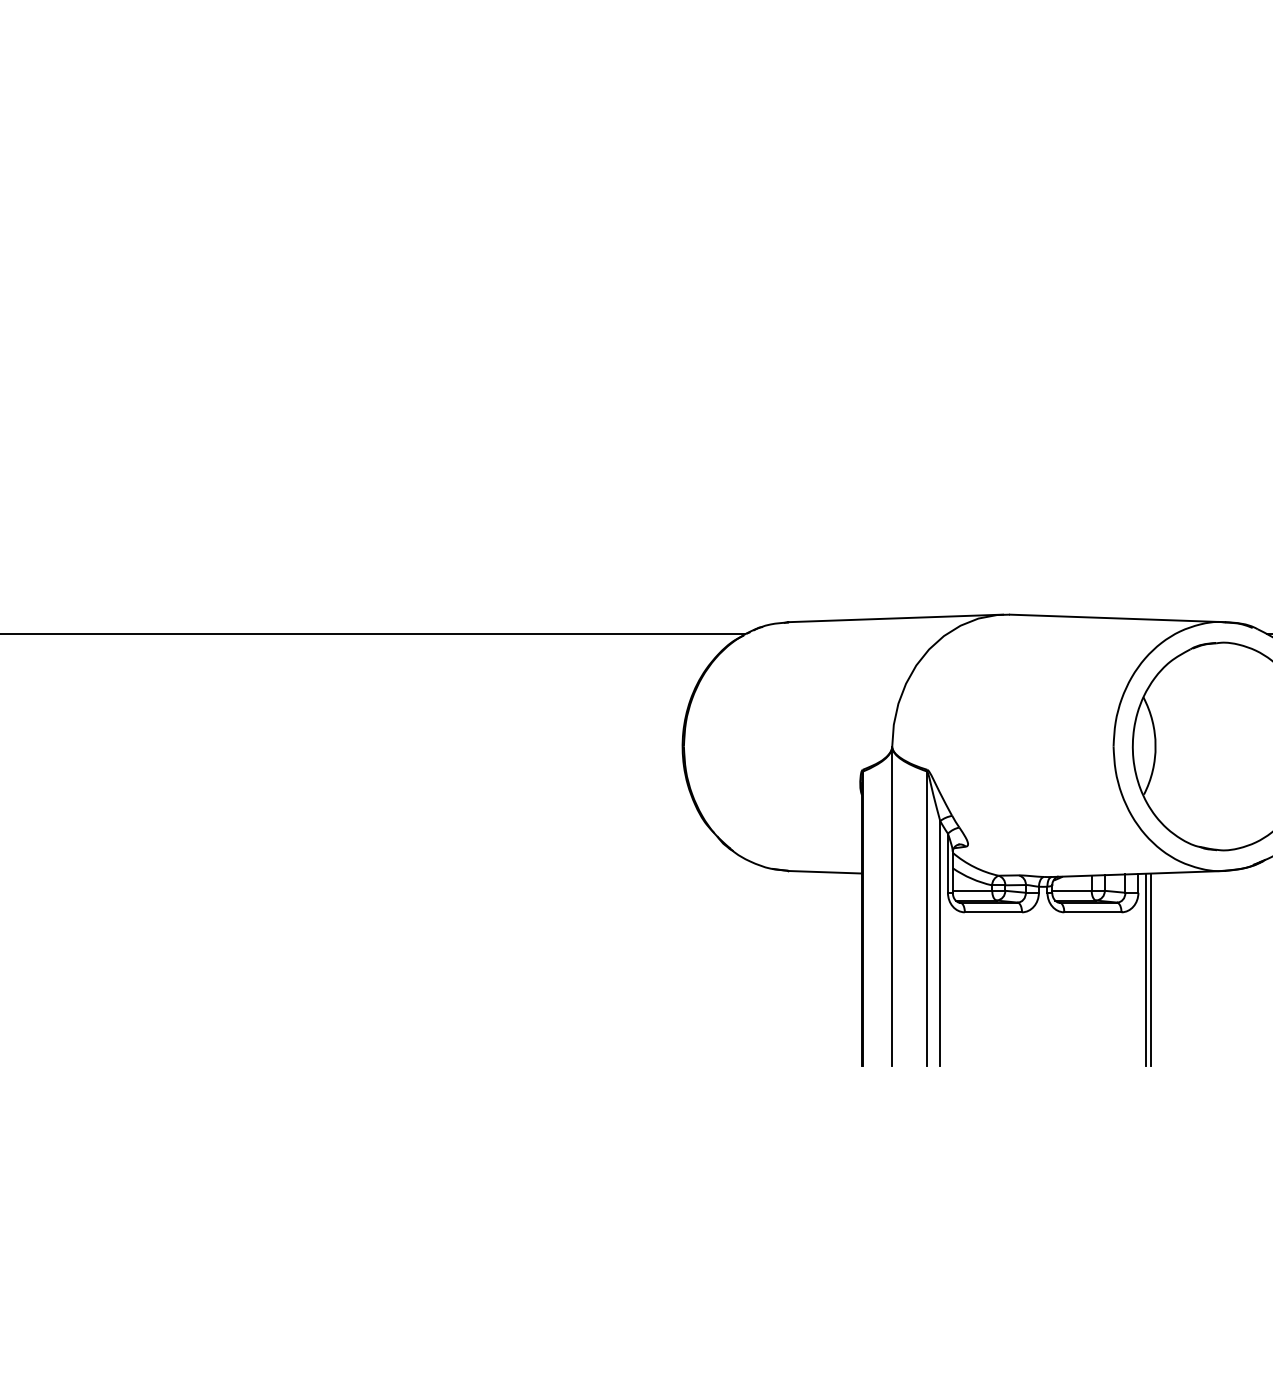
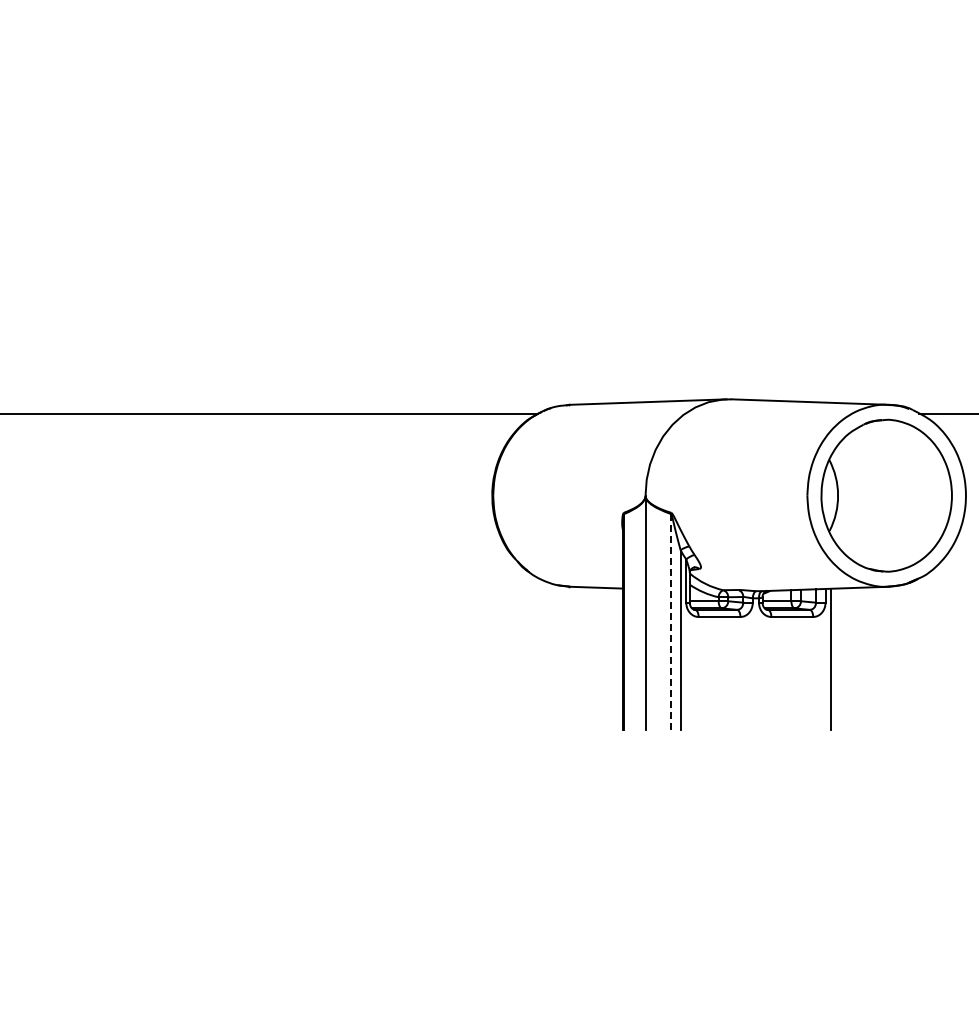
line: (927, 918) -> (671, 621), solid -> dashed
line: (1150, 969) -> (834, 658), removed

